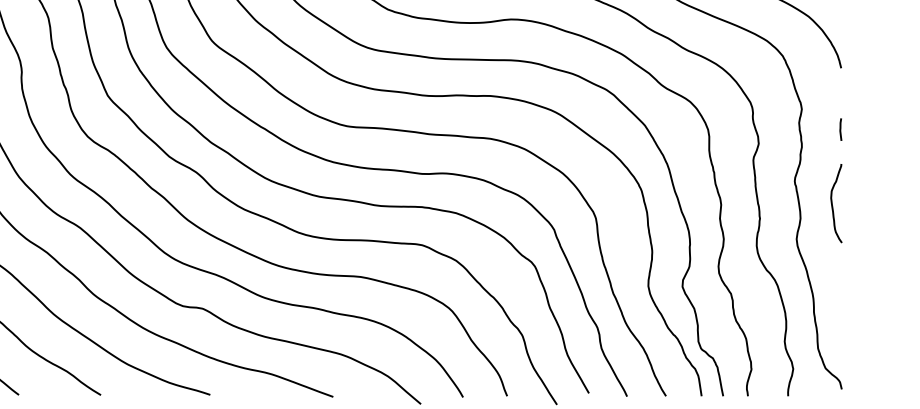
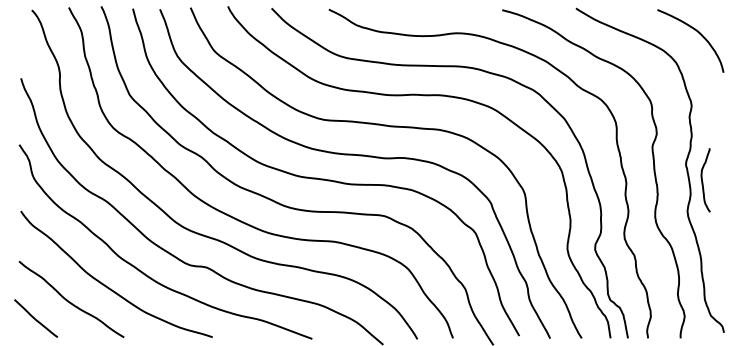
line: (841, 129) -> (723, 122), removed
curve: (833, 204) -> (703, 181), moved

